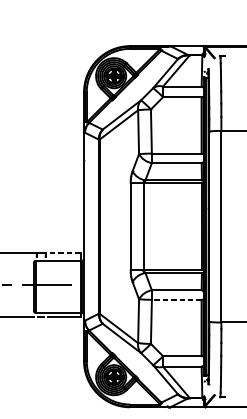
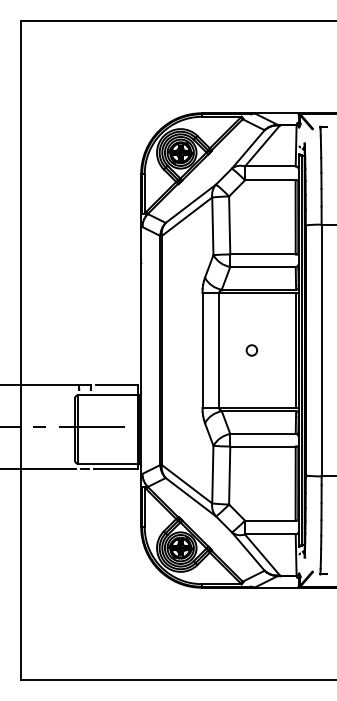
circle: (168, 226) -> (251, 350), added
line: (66, 252) -> (117, 384), dashed -> solid
line: (176, 299) -> (262, 446), dashed -> solid

